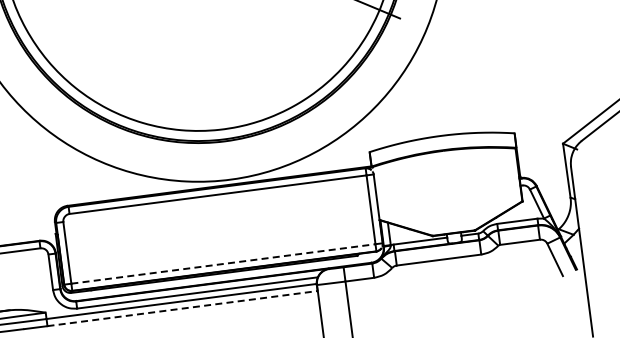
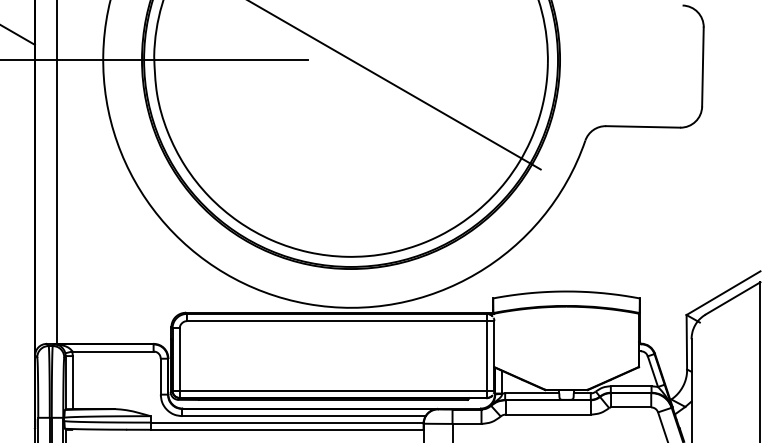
line: (223, 263) -> (333, 390), dashed -> solid
line: (182, 308) -> (287, 429), dashed -> solid

